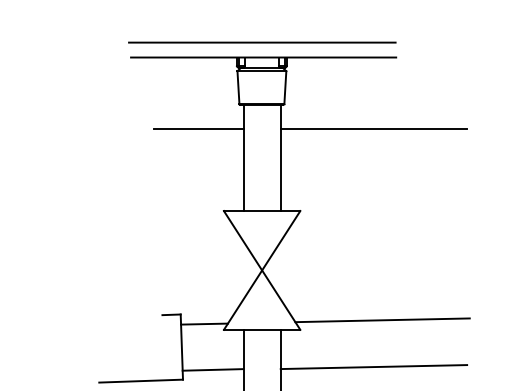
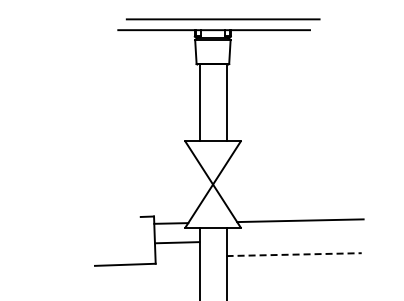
line: (261, 42) -> (222, 19), moved
line: (197, 129) -> (166, 82), removed
line: (373, 129) -> (293, 82), removed
line: (374, 366) -> (294, 254), solid -> dashed
line: (213, 369) -> (177, 242), moved

